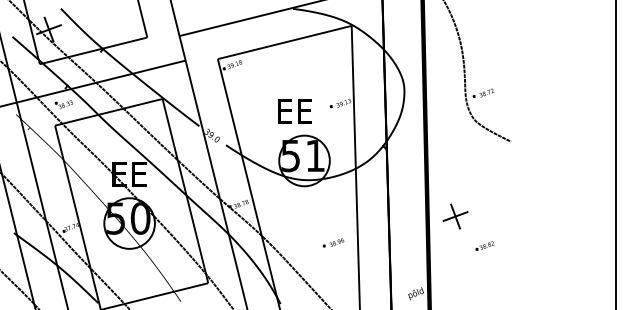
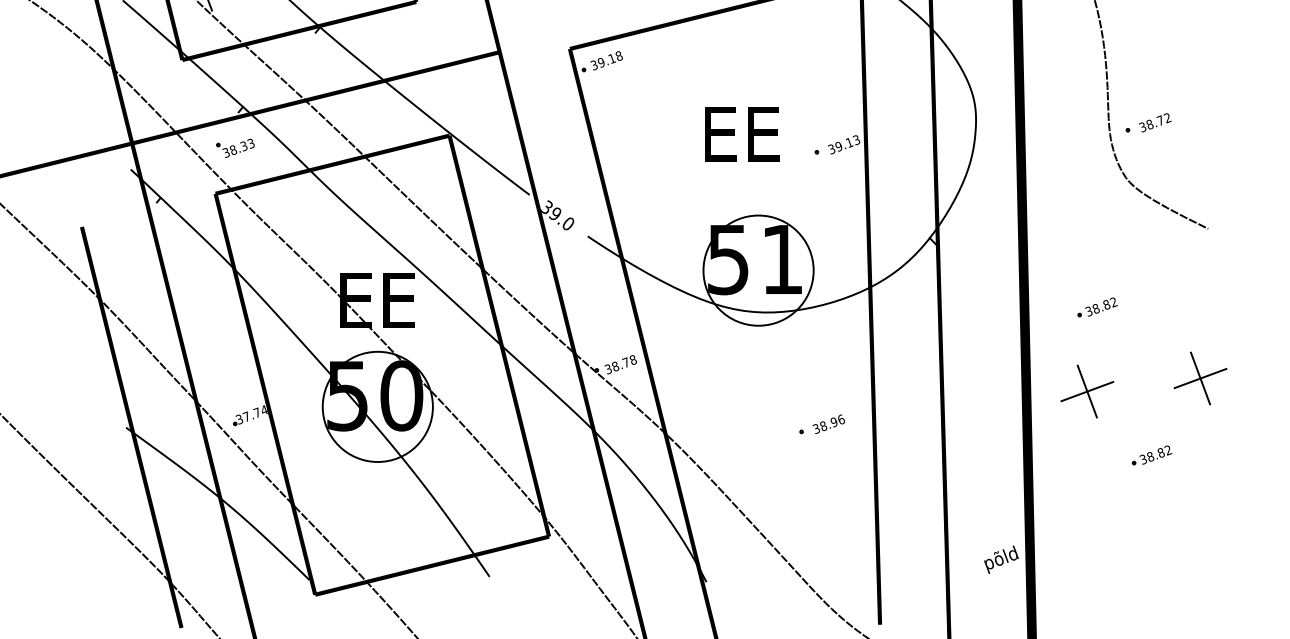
text: (294, 111) -> (741, 134), moved
part: (459, 177) -> (1095, 306), added
part: (507, 210) -> (1200, 378), added
part: (333, 242) -> (821, 424), moved

